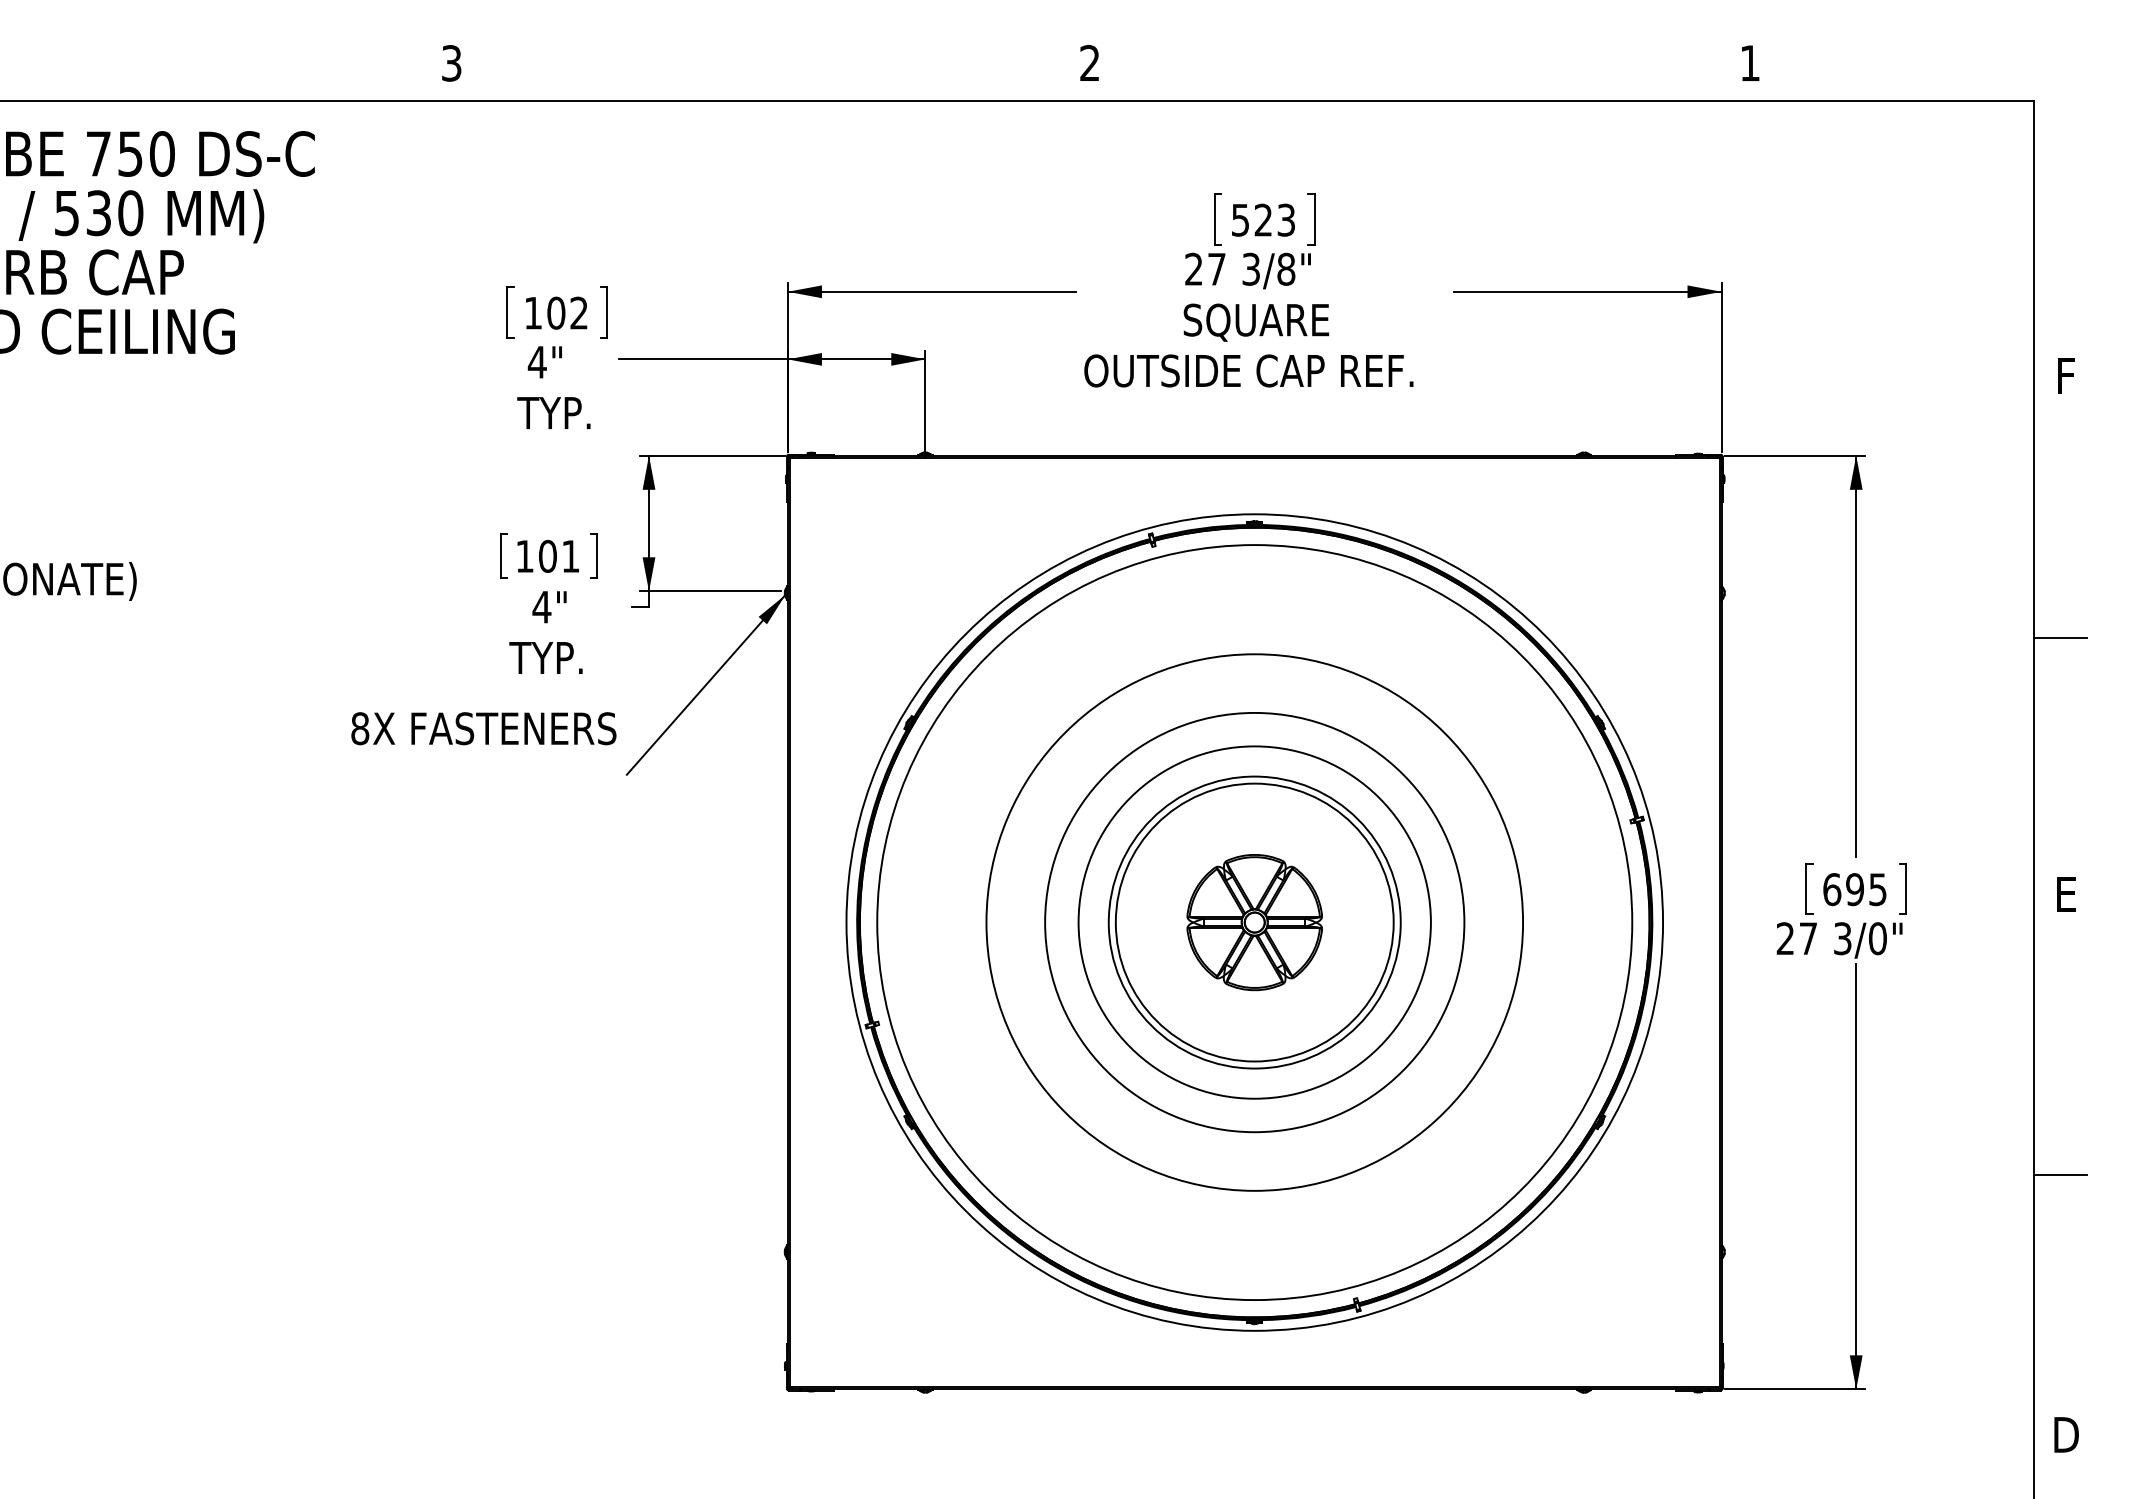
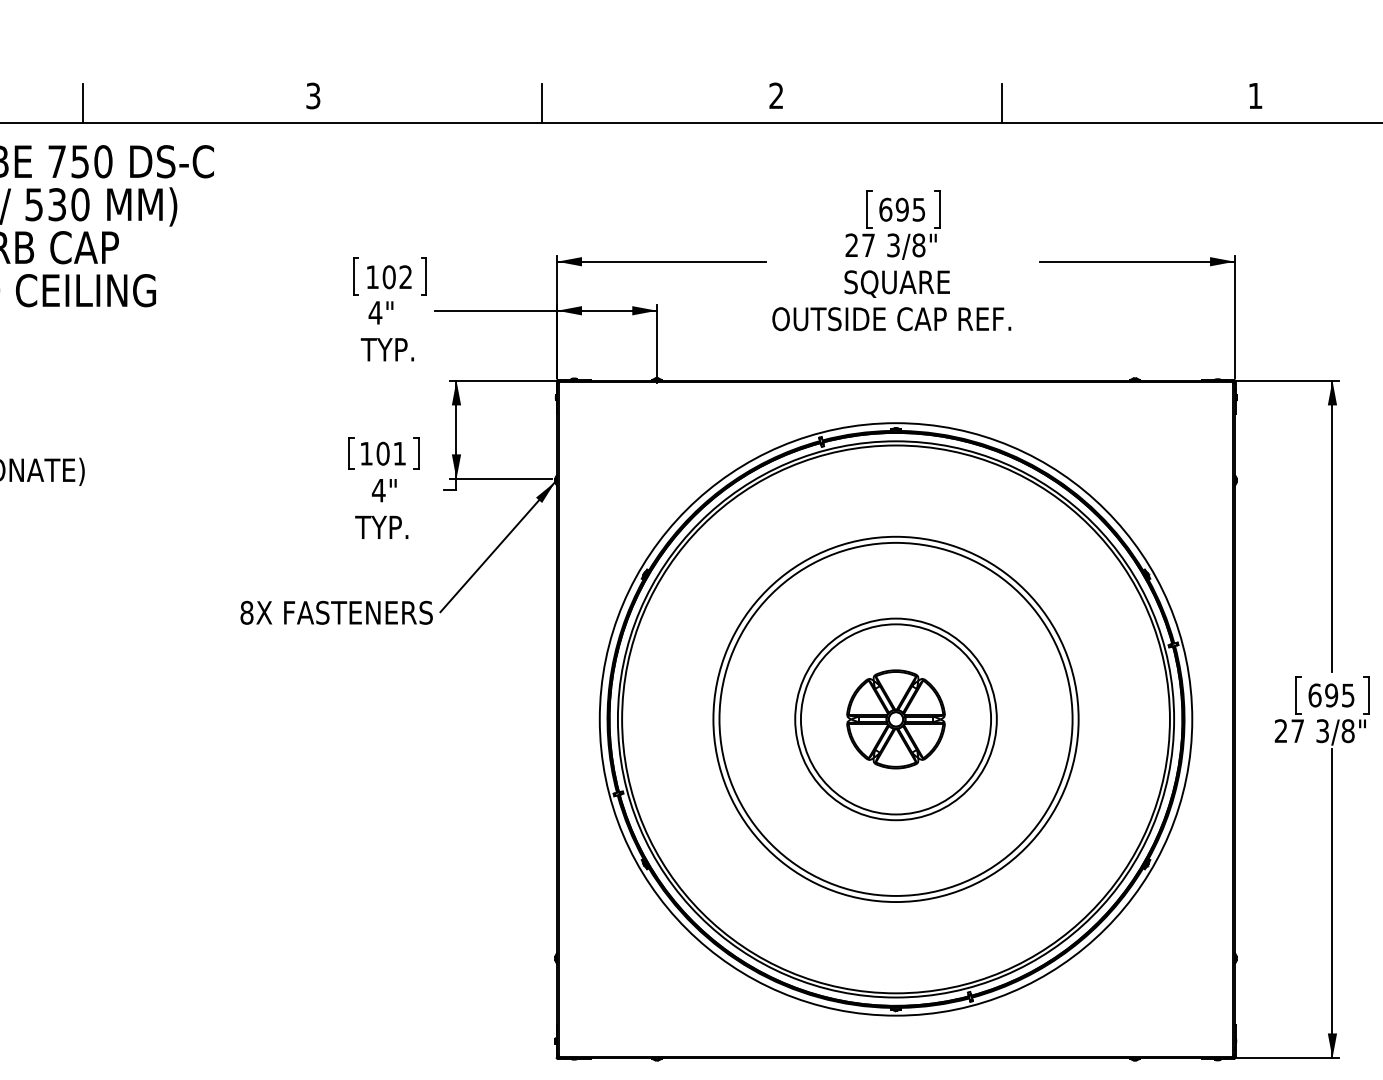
line: (134, 73) -> (83, 103), added
line: (767, 73) -> (542, 103), added
line: (1400, 73) -> (1001, 103), added
text: (1262, 219) -> (901, 209), 523 -> 695
text: (483, 728) -> (336, 612), moved
circle: (1254, 922) -> (895, 719), size x0.62
circle: (1254, 922) -> (895, 719), size x1.43
circle: (1254, 922) -> (895, 719), size x1.43
circle: (1254, 922) -> (895, 719), size x1.67
text: (1877, 938) -> (1347, 730), 3/0" -> 3/8"

